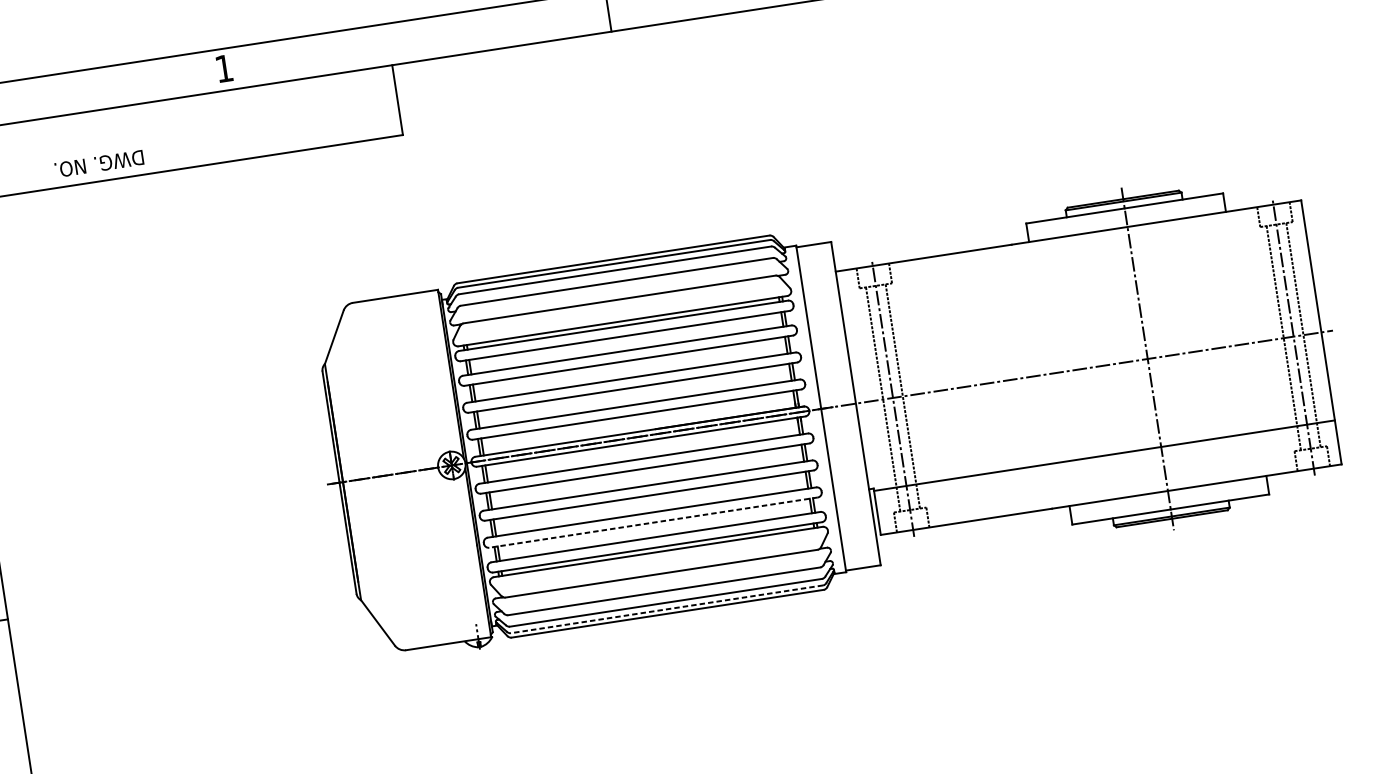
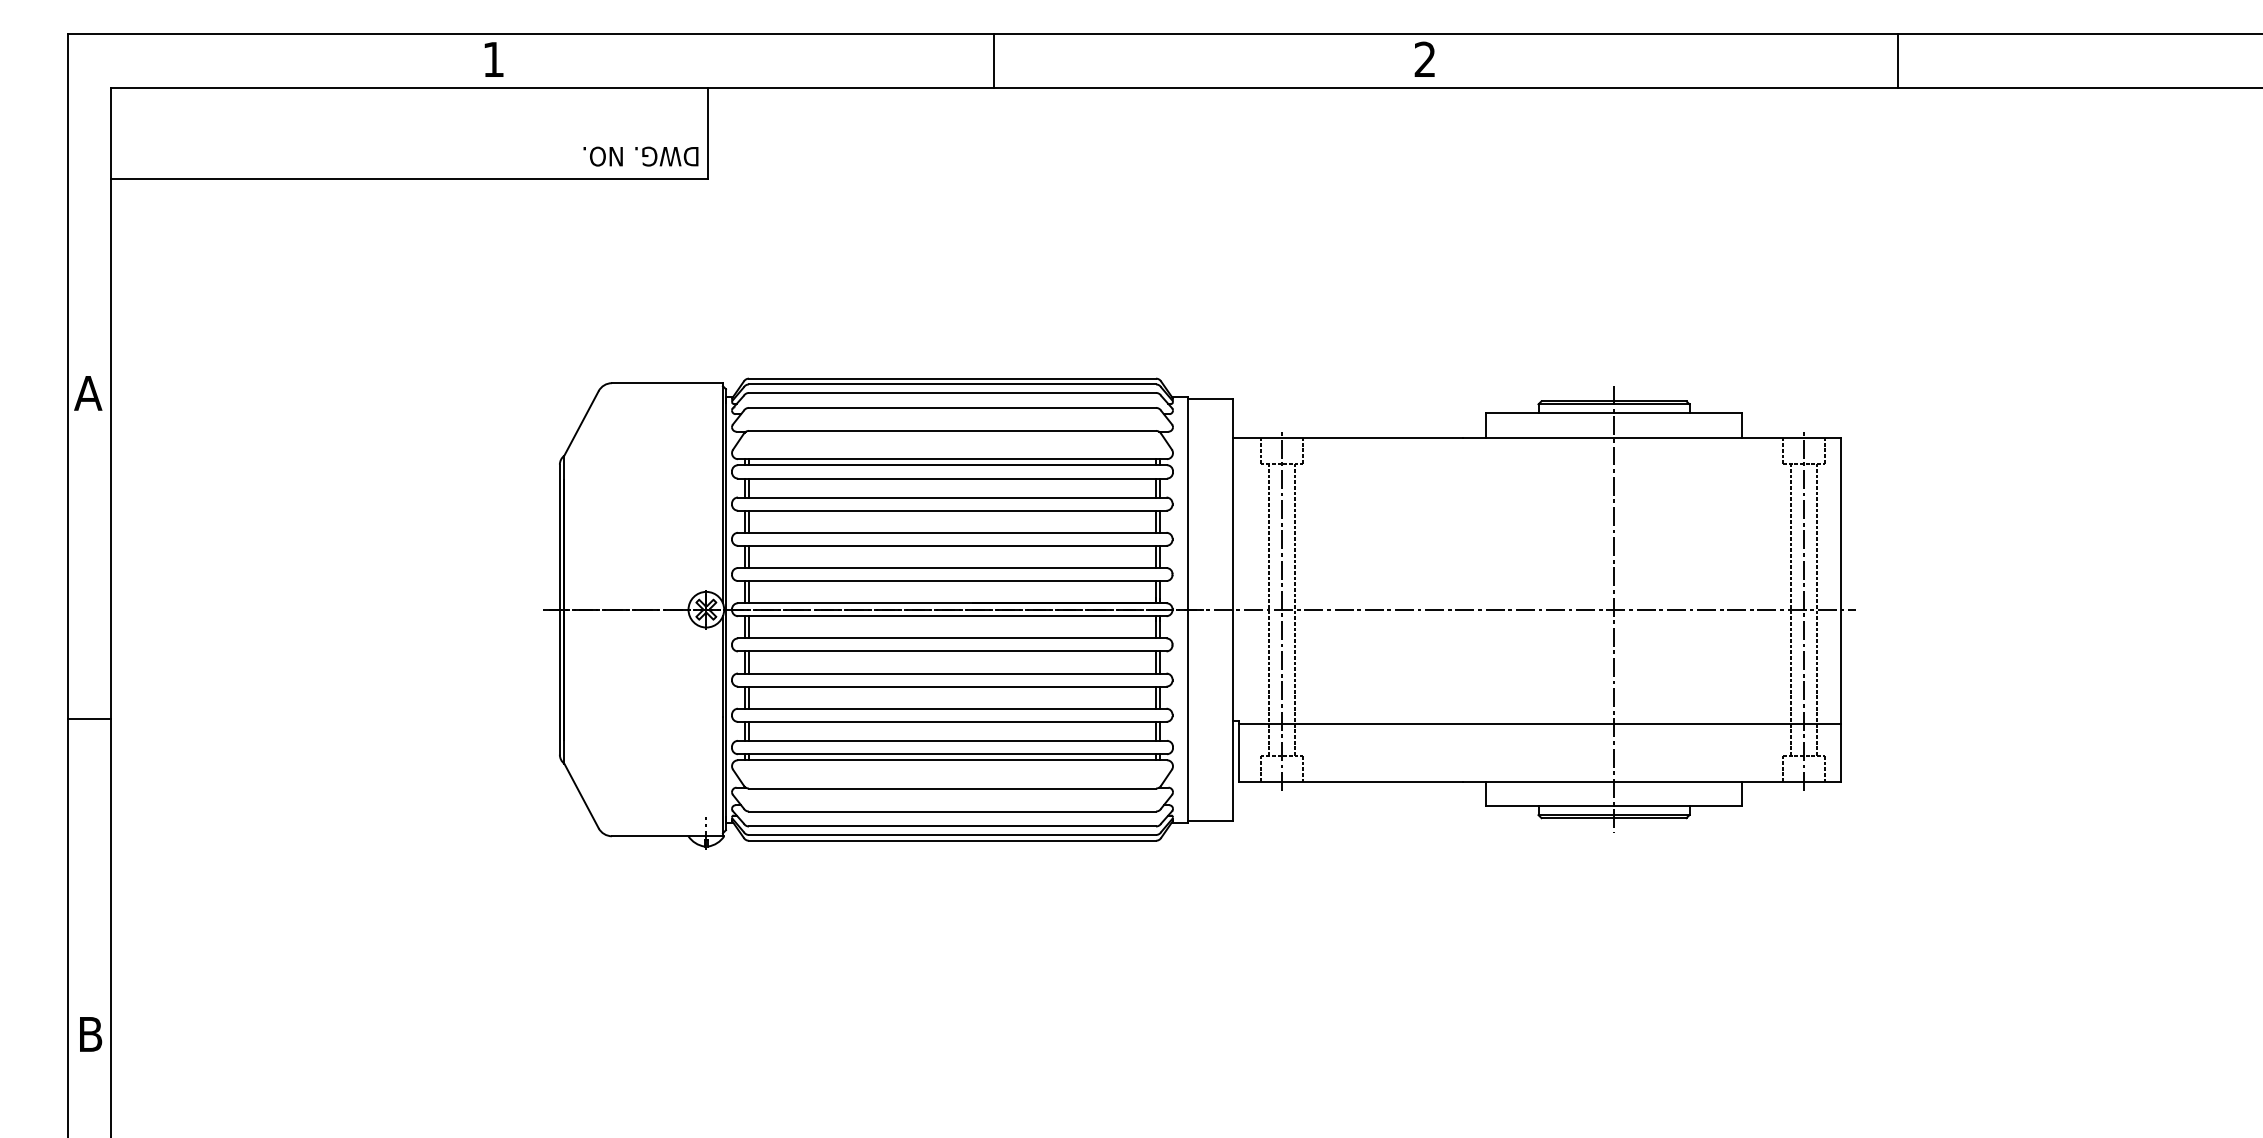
text: (99, 163) -> (640, 156), moved
line: (652, 522) -> (951, 721), dashed -> solid
line: (667, 609) -> (952, 835), dashed -> solid

